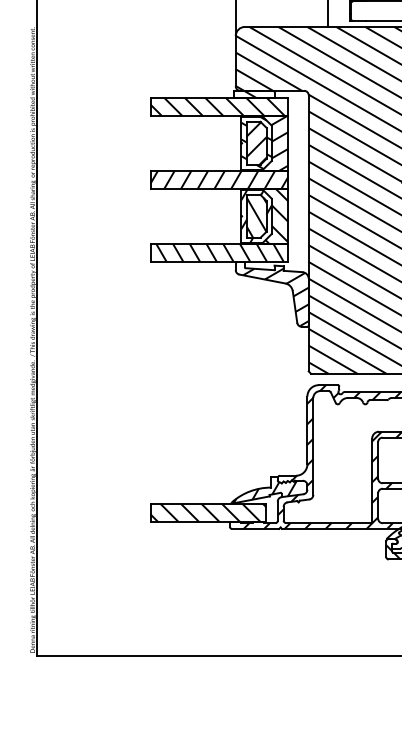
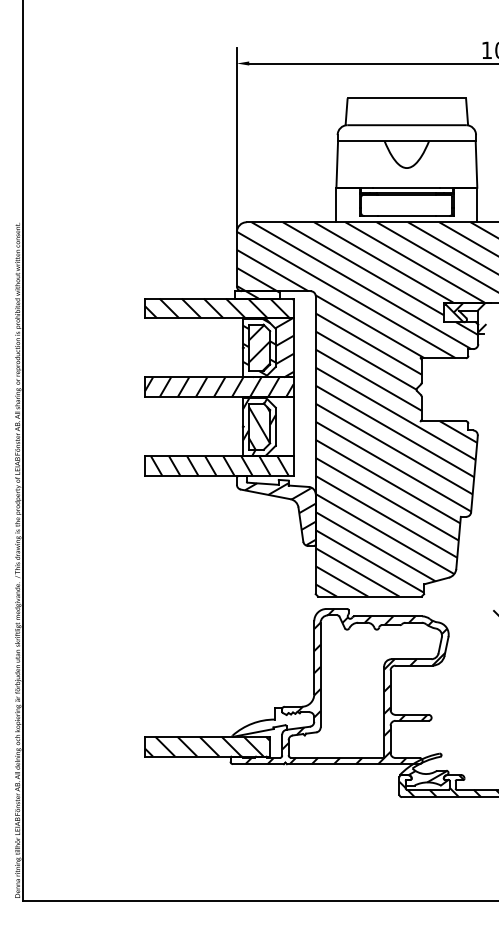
hatch: (267, 216) -> (271, 426), removed
hatch: (265, 492) -> (268, 724), removed

